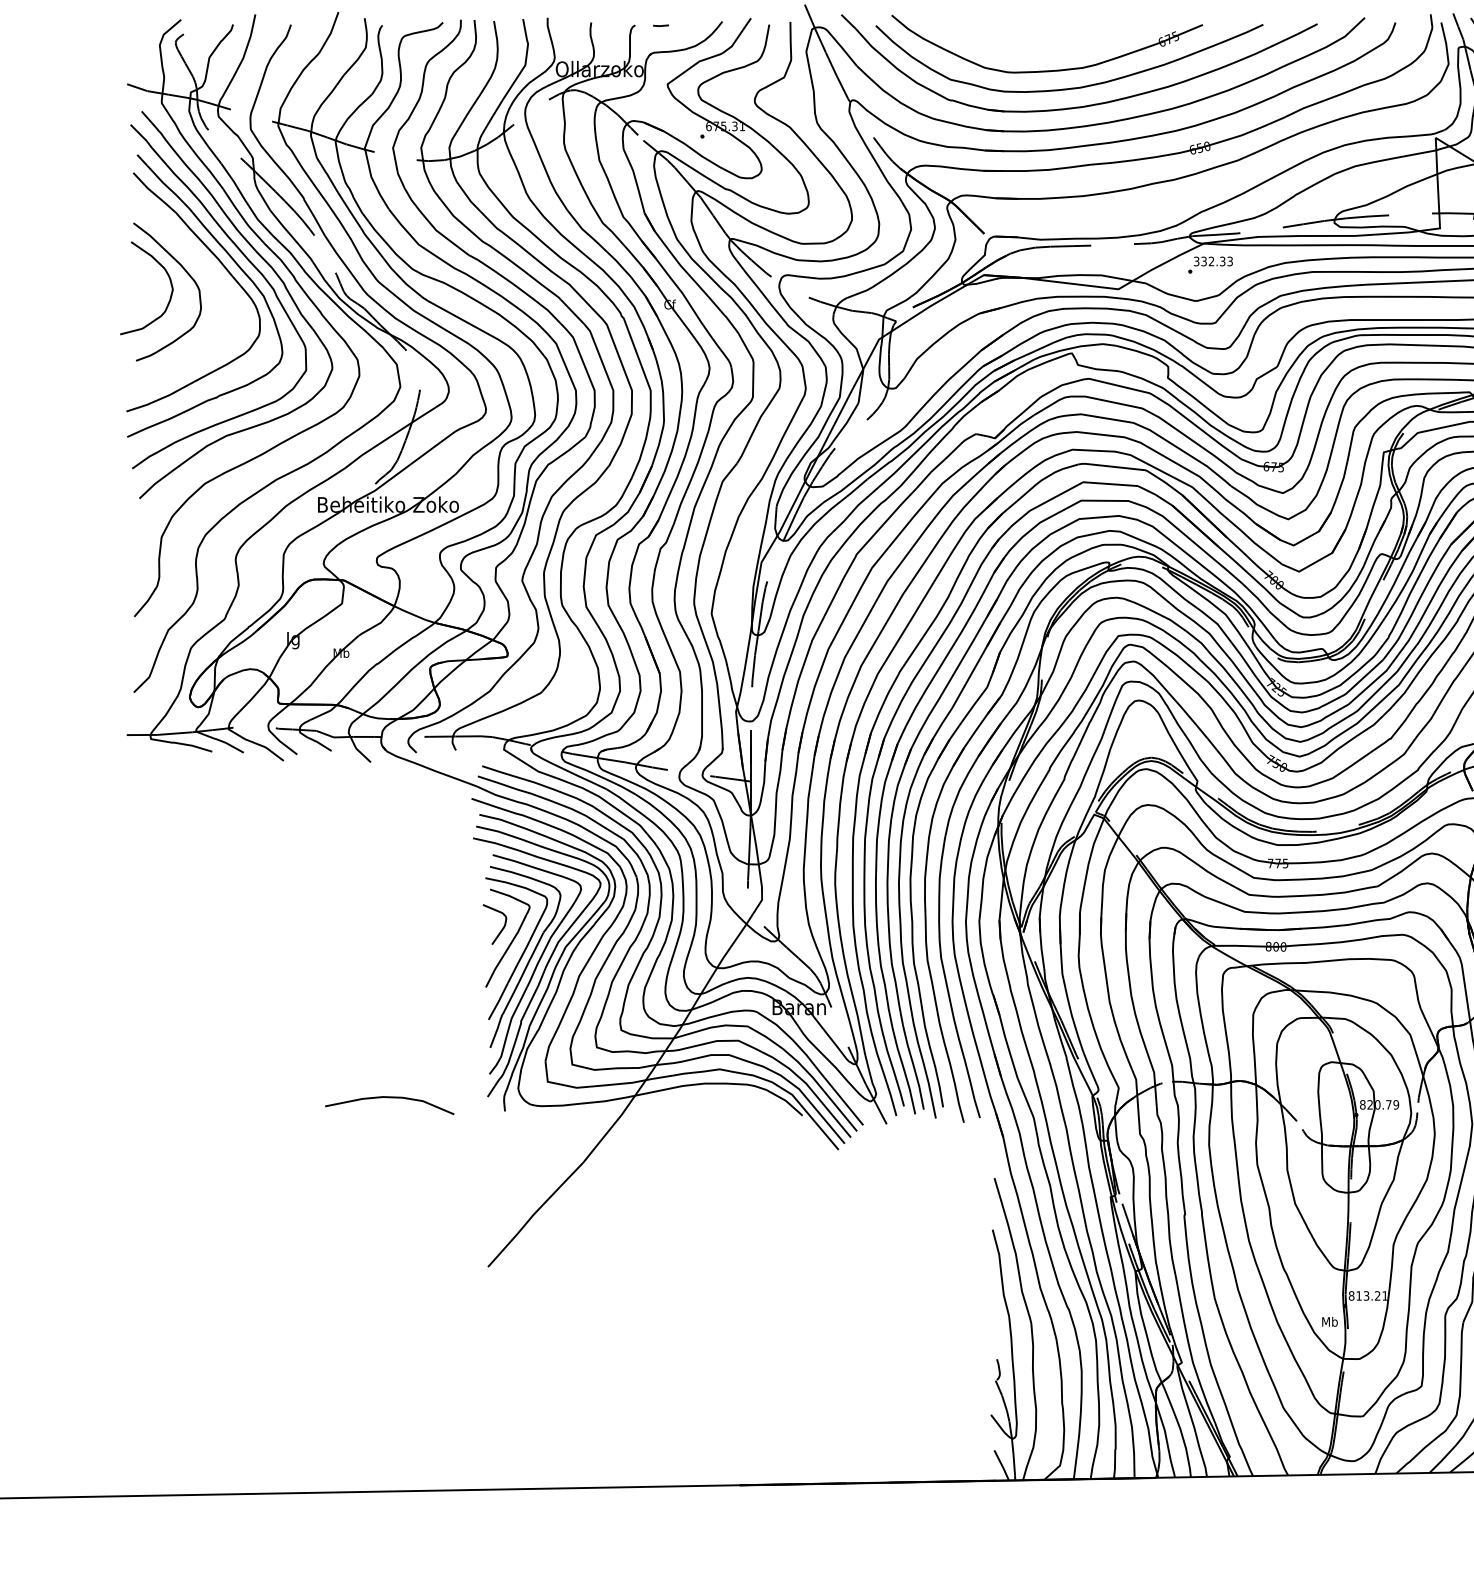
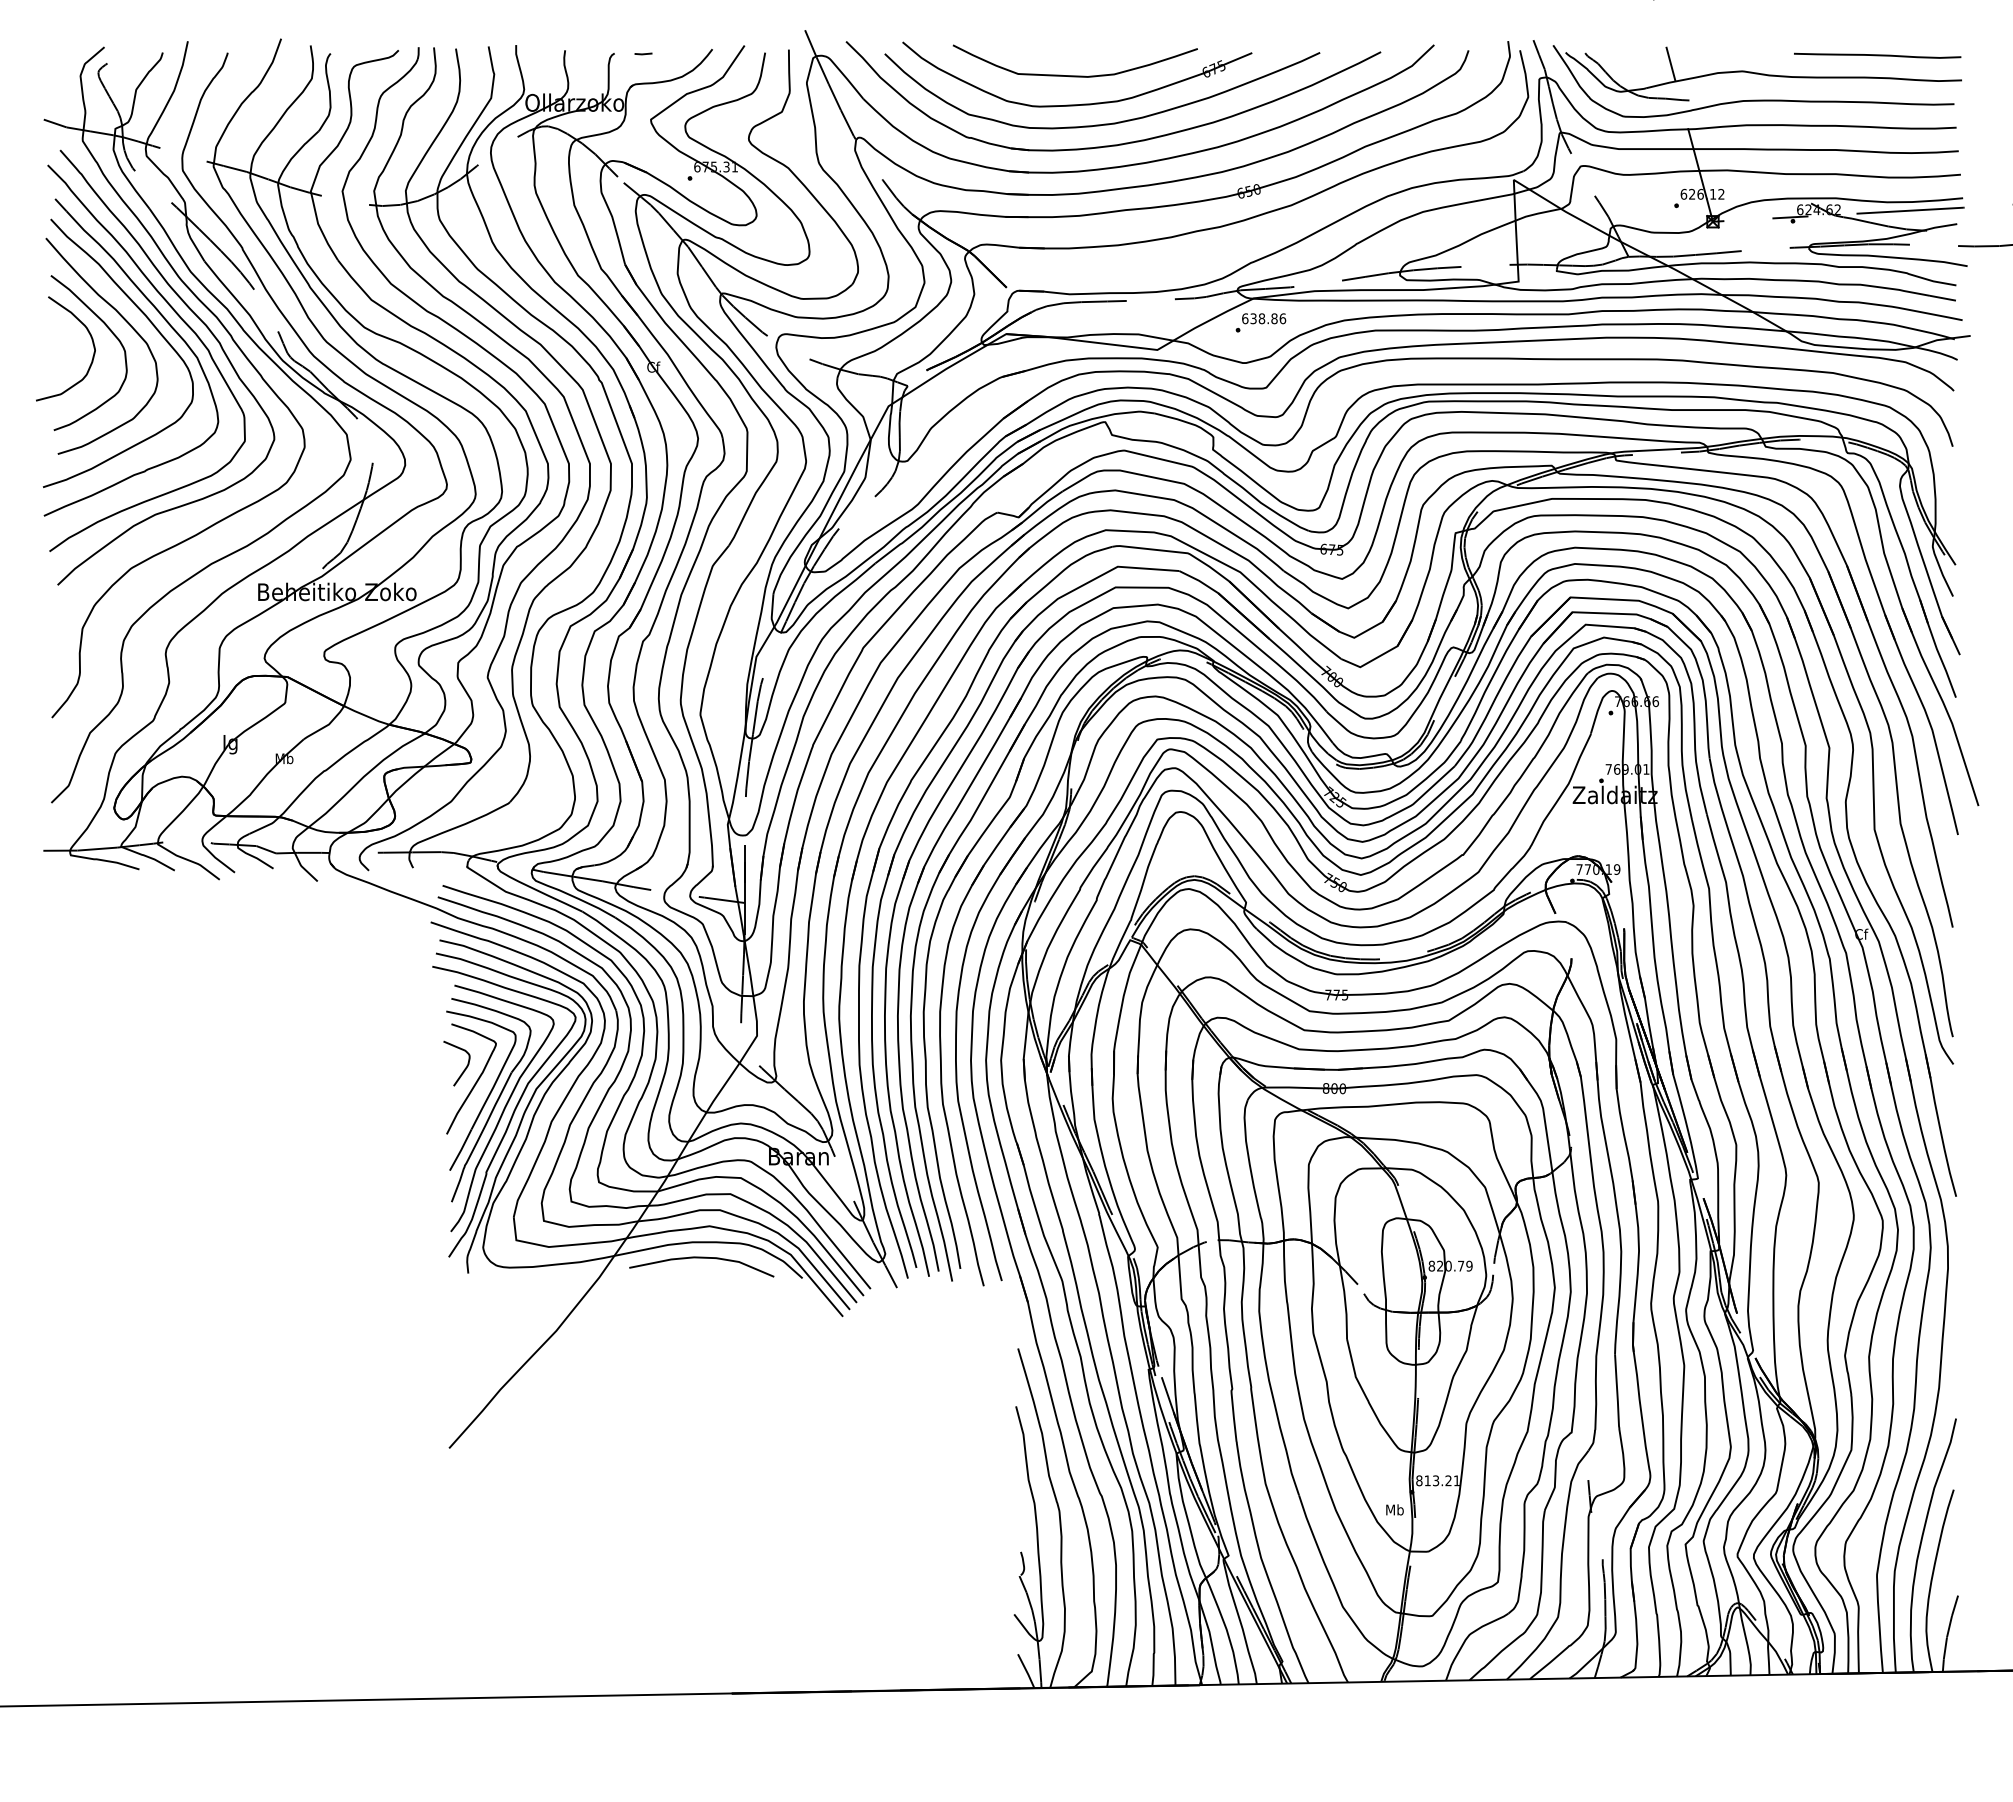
curve: (1044, 44) -> (1074, 75), added
text: (1213, 261) -> (1264, 318), 332.33 -> 638.86
curve: (199, 263) -> (125, 321), added
curve: (389, 1098) -> (701, 1258), moved

